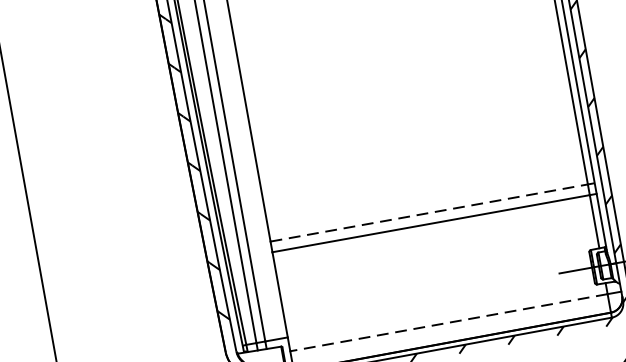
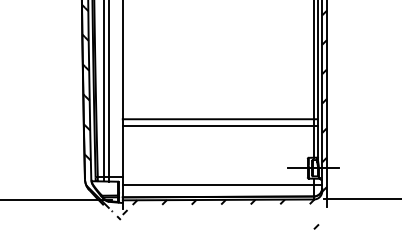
line: (429, 213) -> (218, 119), dashed -> solid
line: (449, 322) -> (218, 185), dashed -> solid

